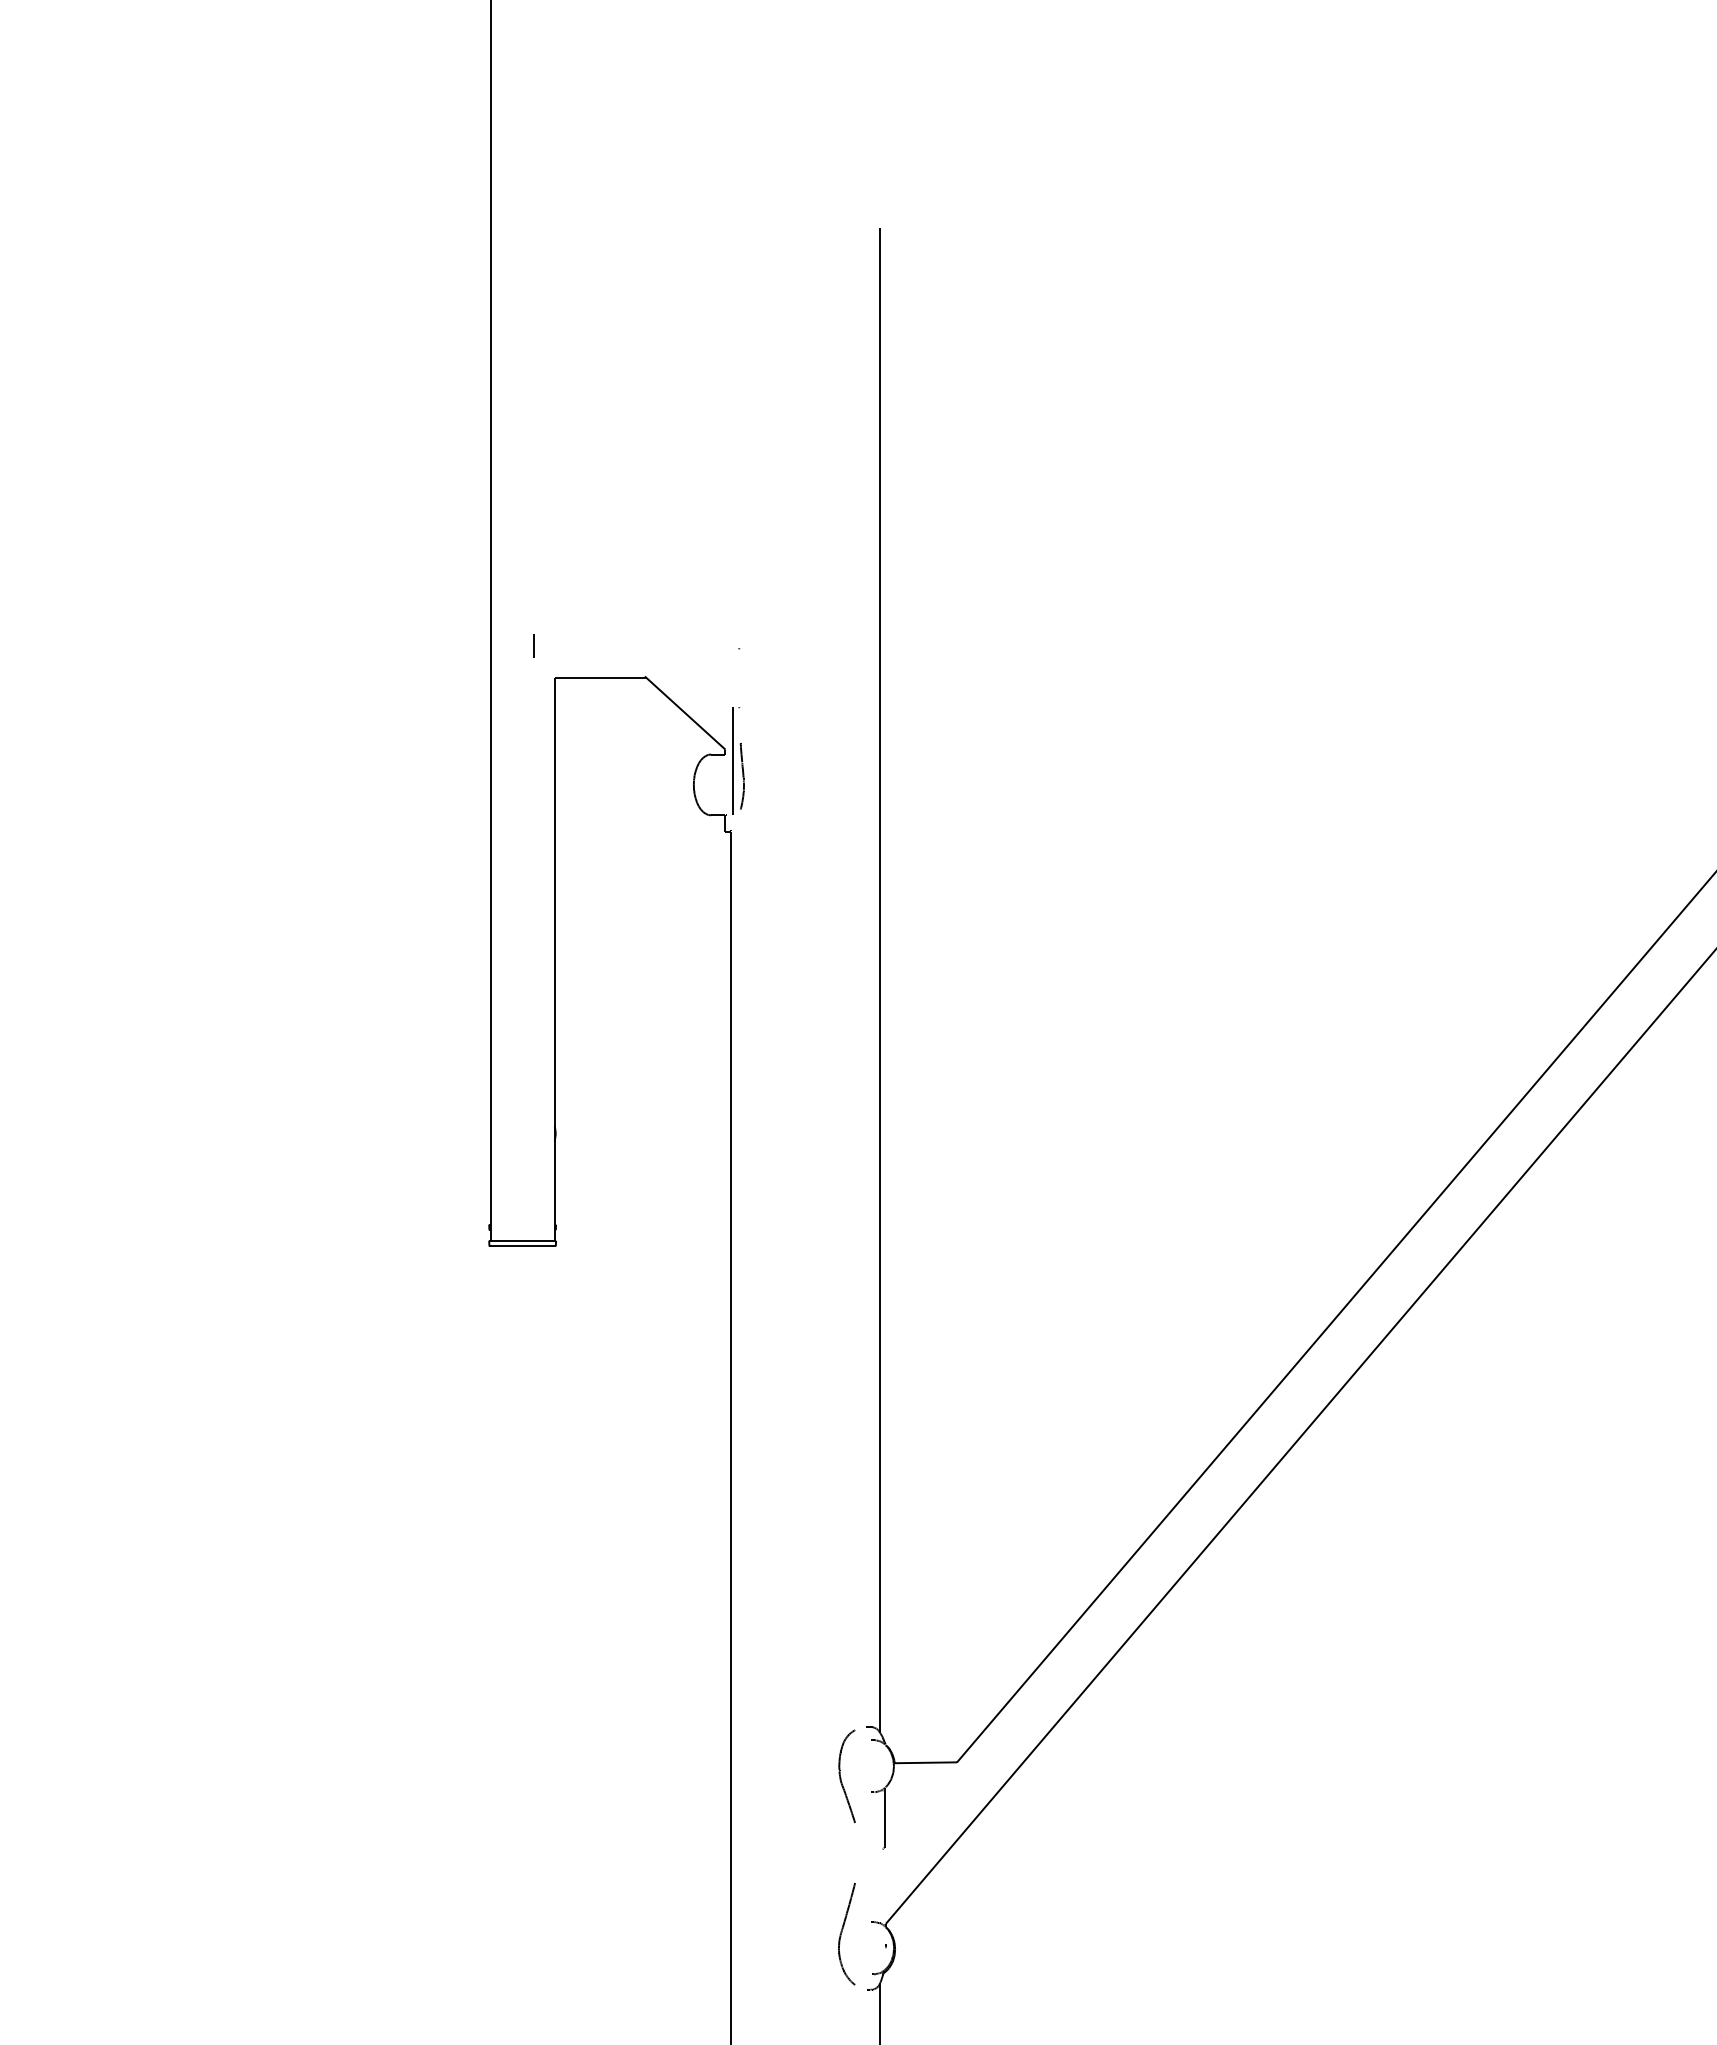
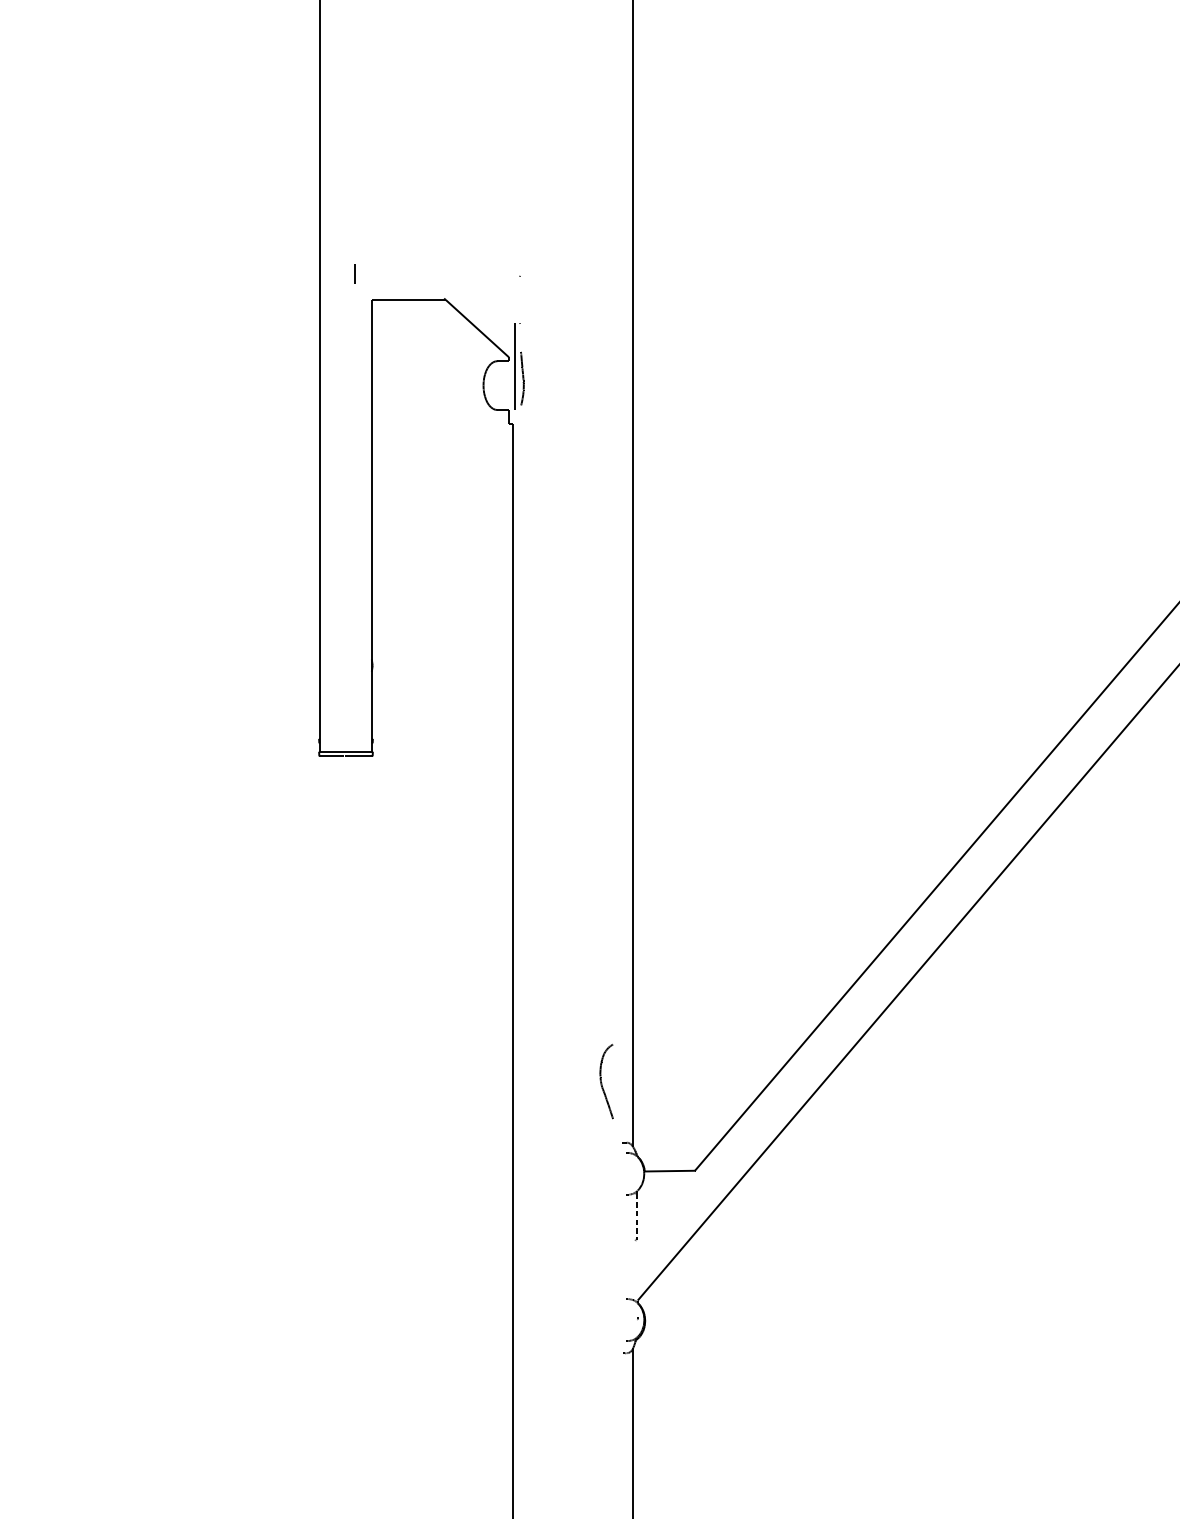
part: (846, 1776) -> (606, 1081), moved
line: (884, 1818) -> (636, 1215), solid -> dashed
part: (846, 1934) -> (606, 1309), removed

